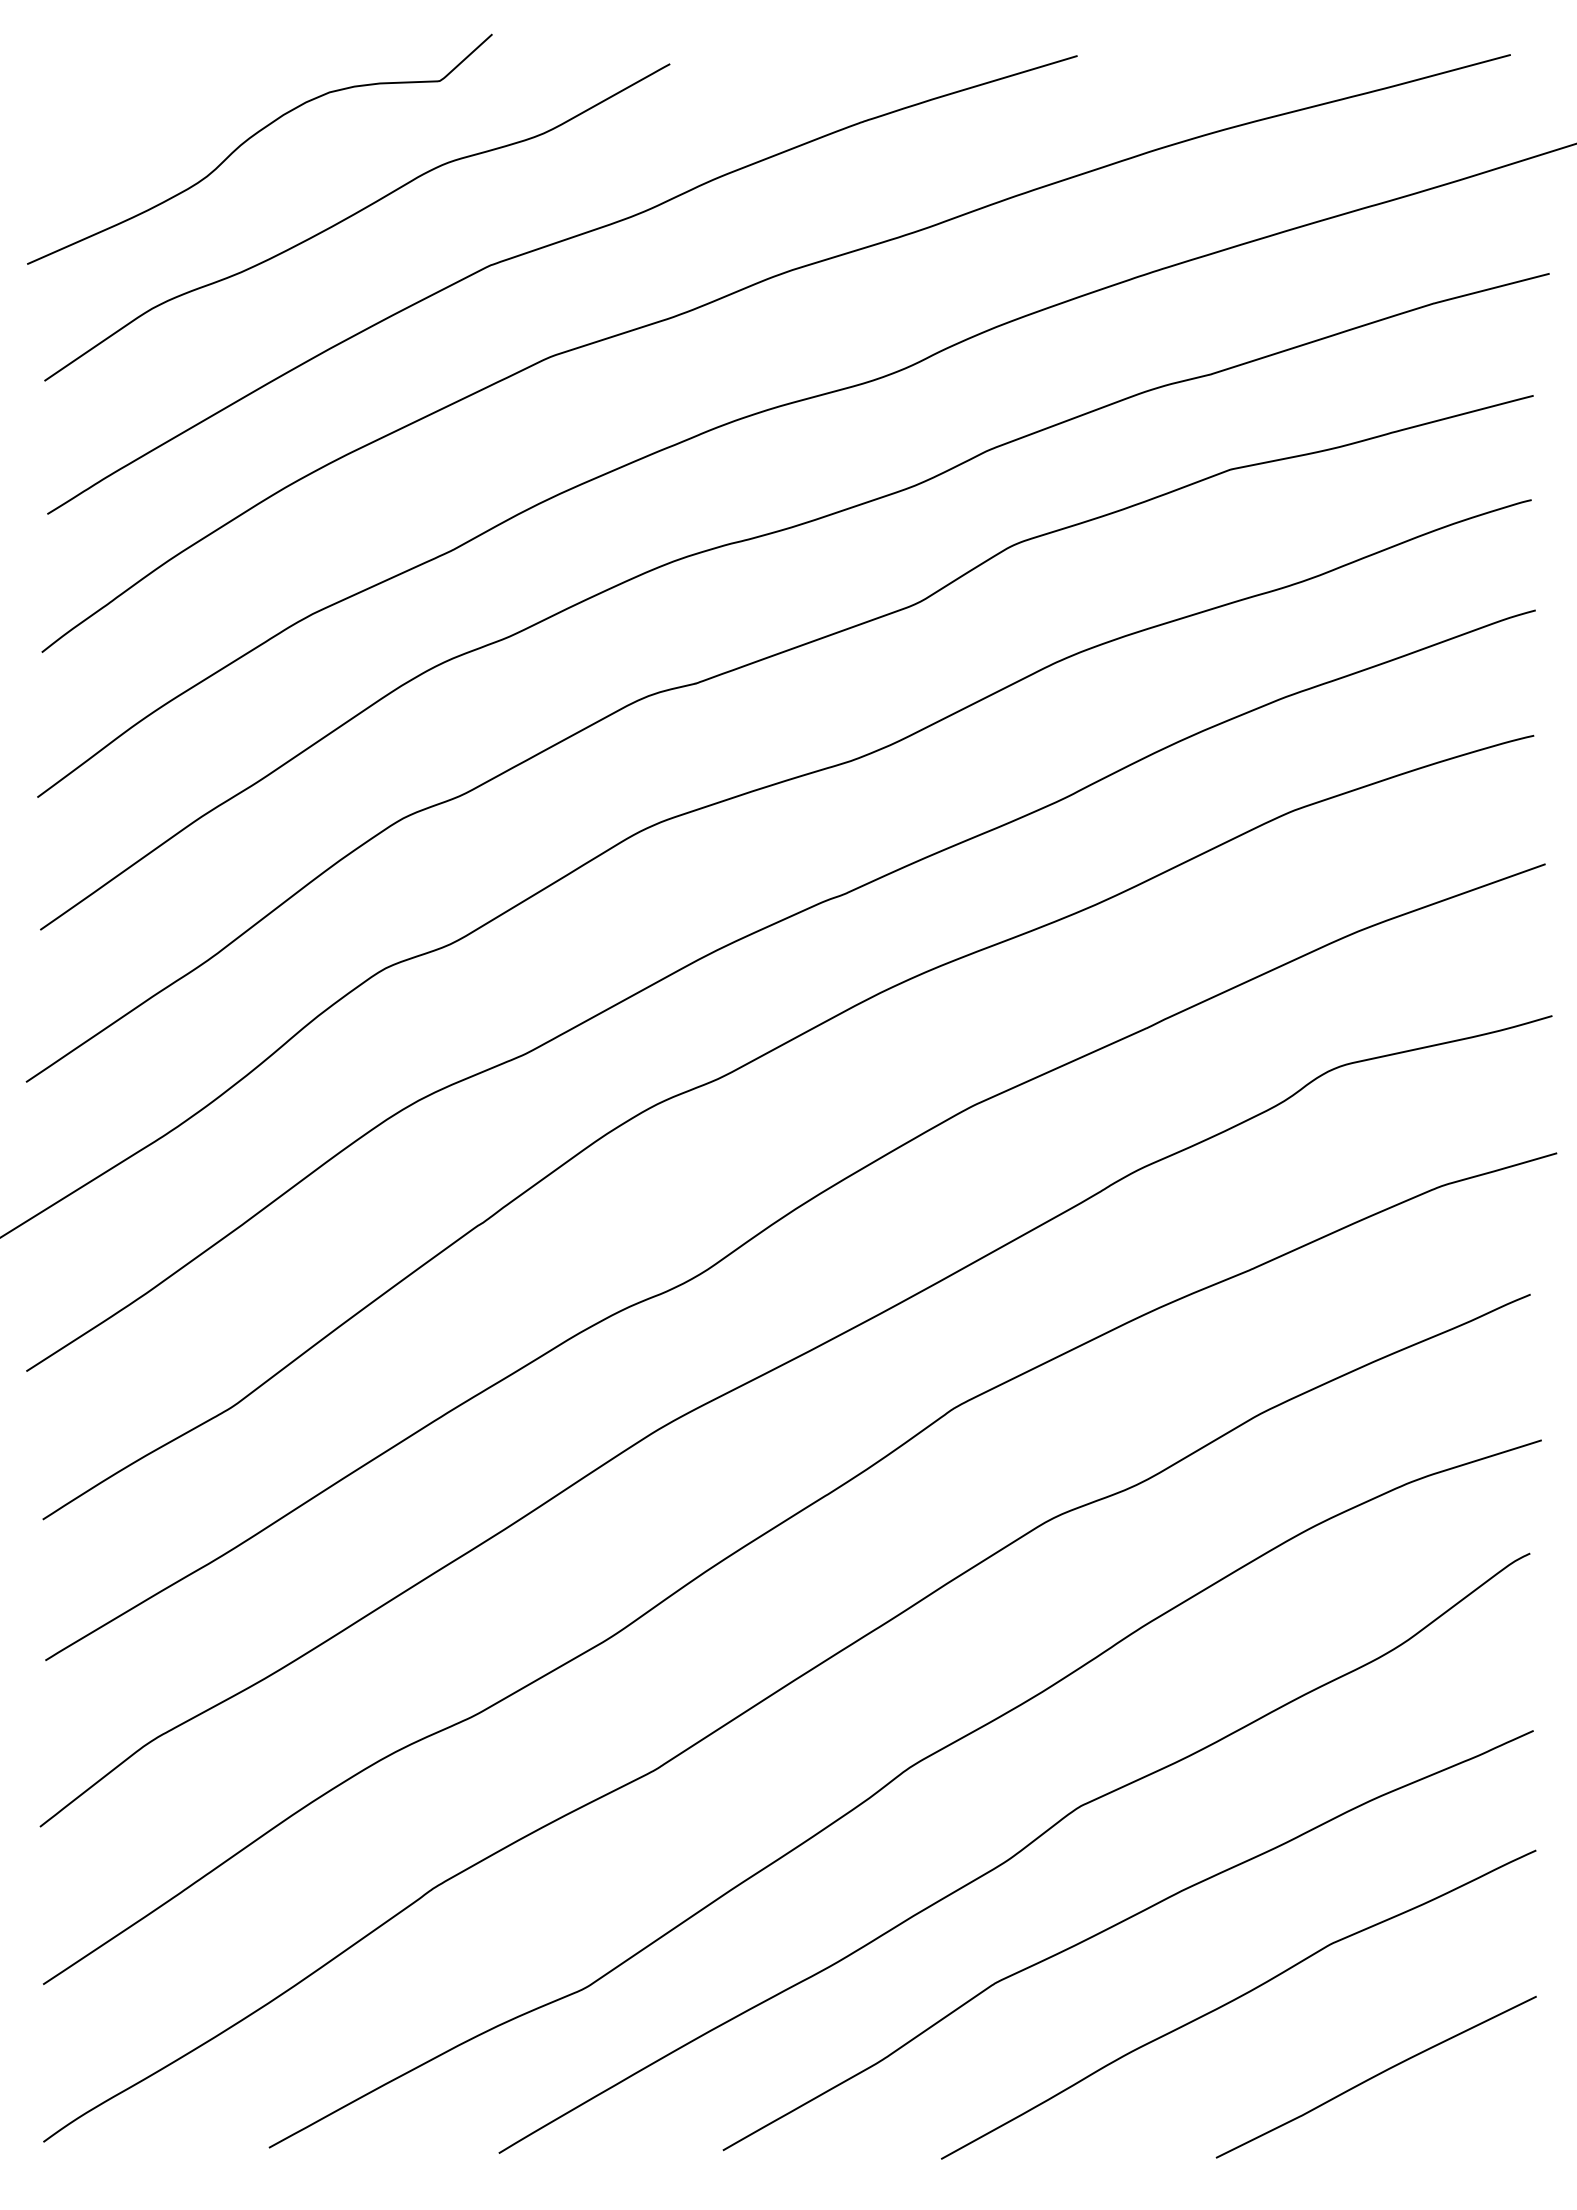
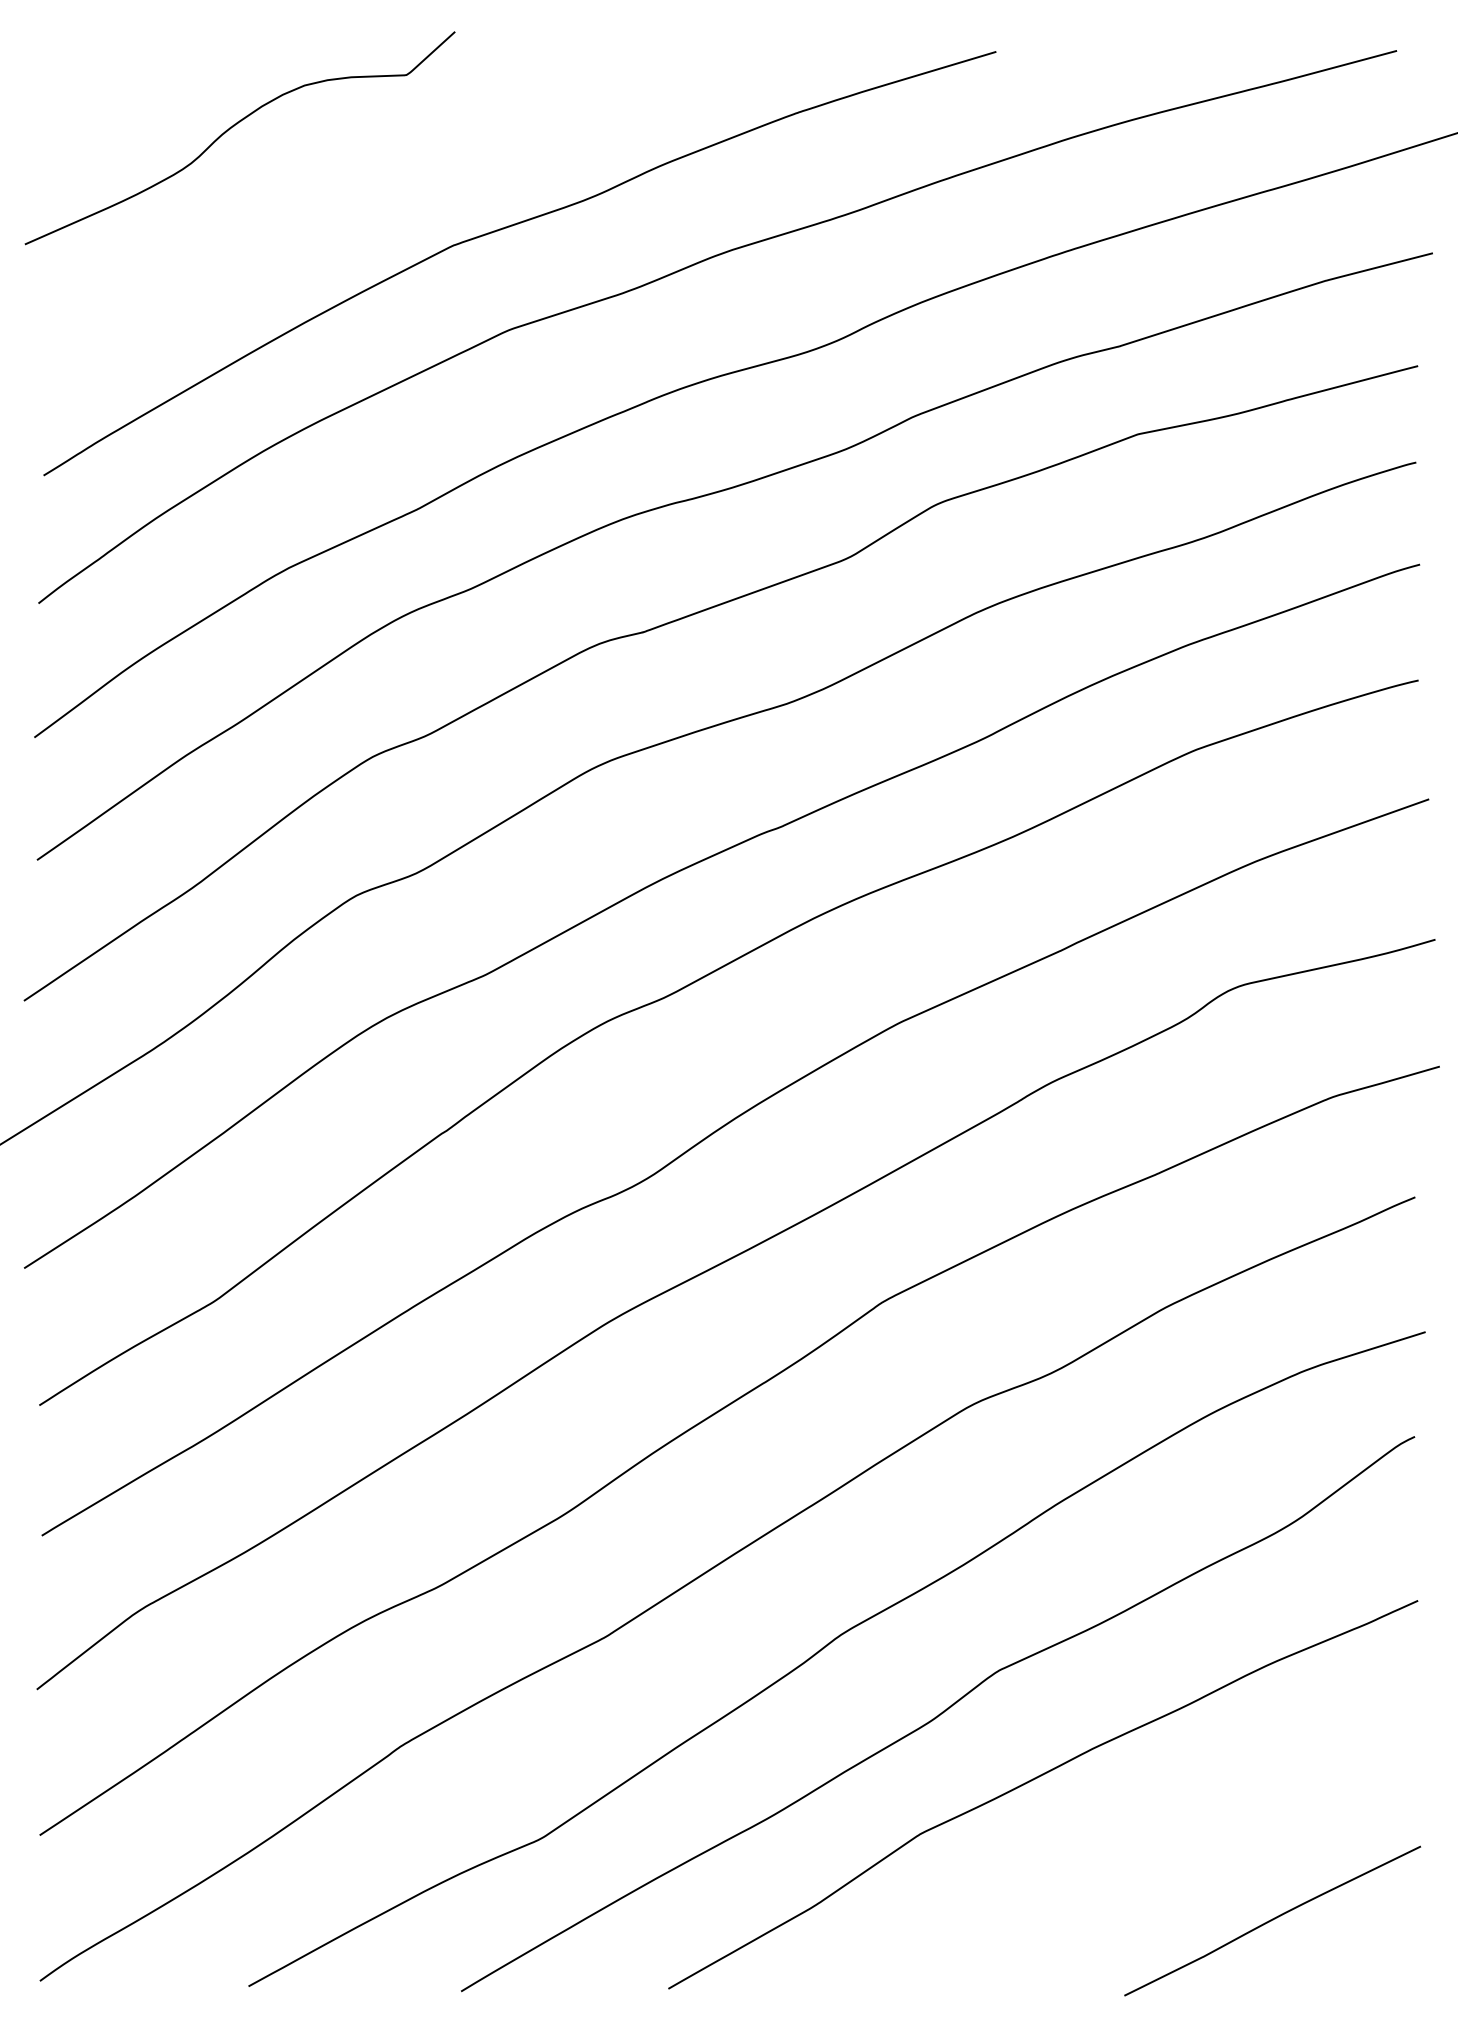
curve: (354, 215) -> (327, 199), removed
curve: (1235, 2000) -> (1142, 1850), removed

